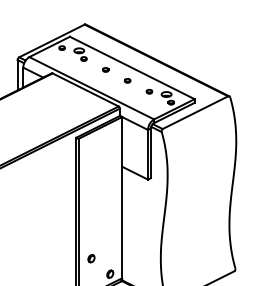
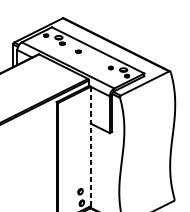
part: (127, 80) -> (94, 59), removed
line: (122, 197) -> (90, 146), solid -> dashed
part: (91, 258) -> (80, 191), moved

